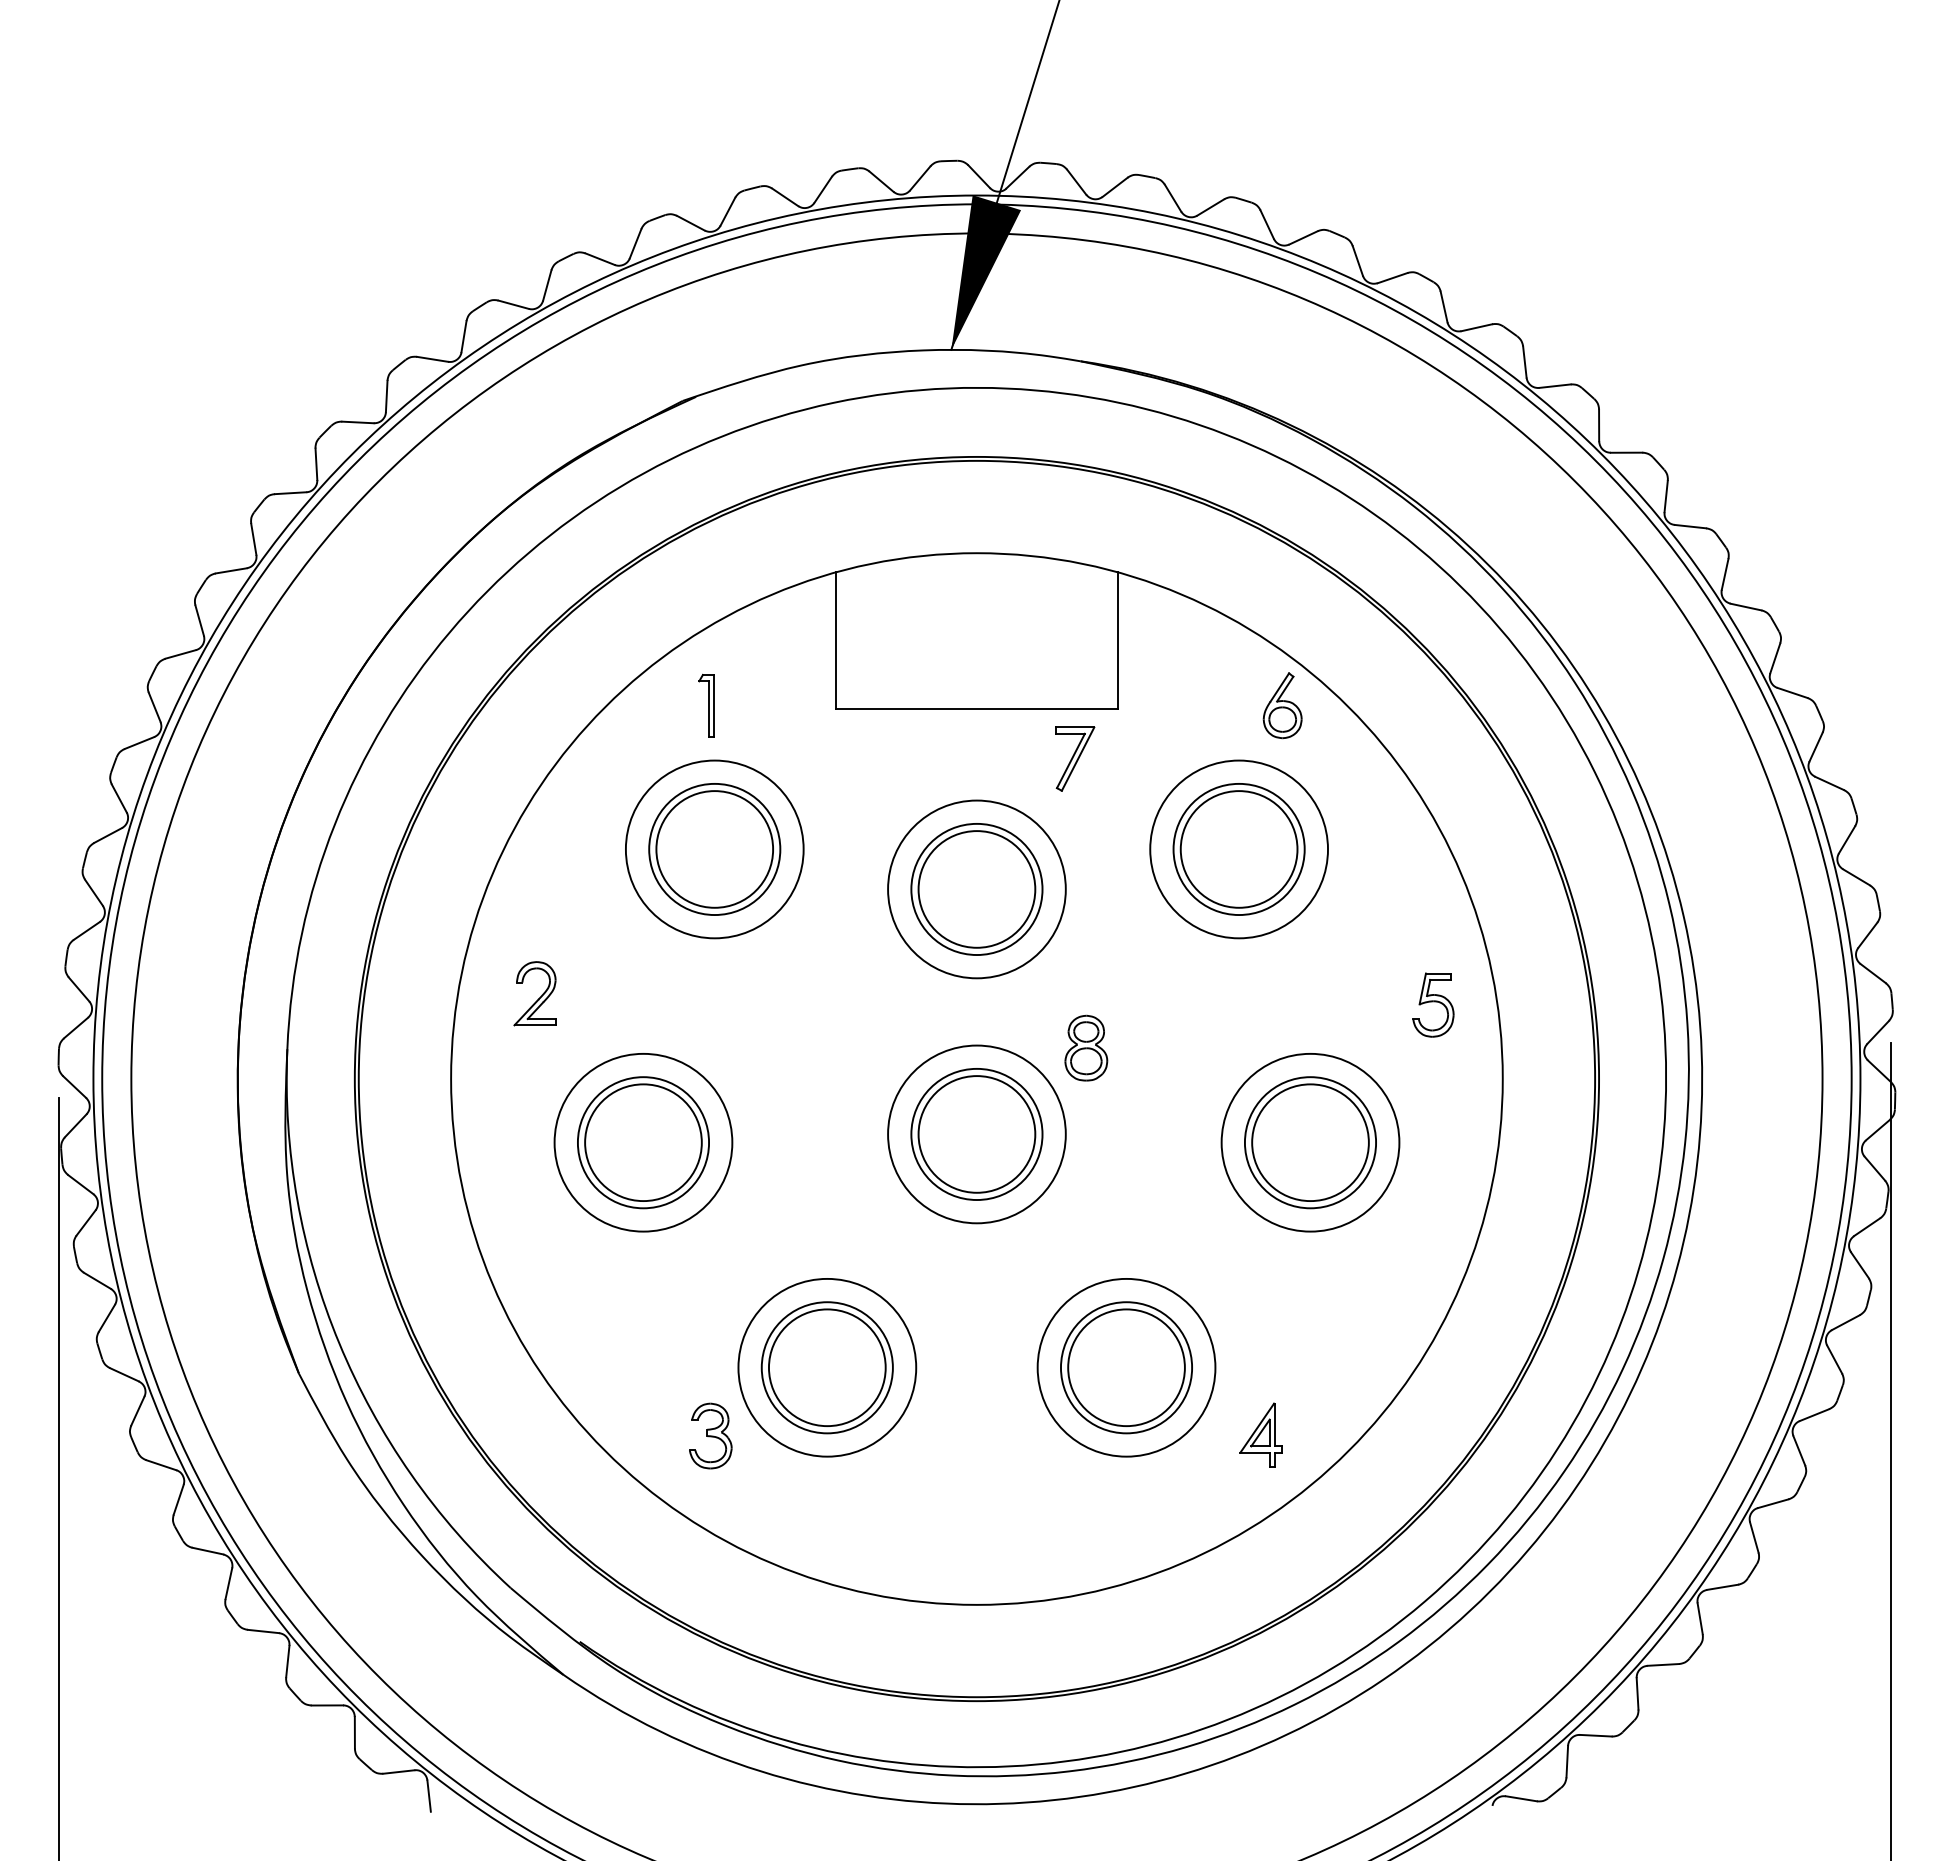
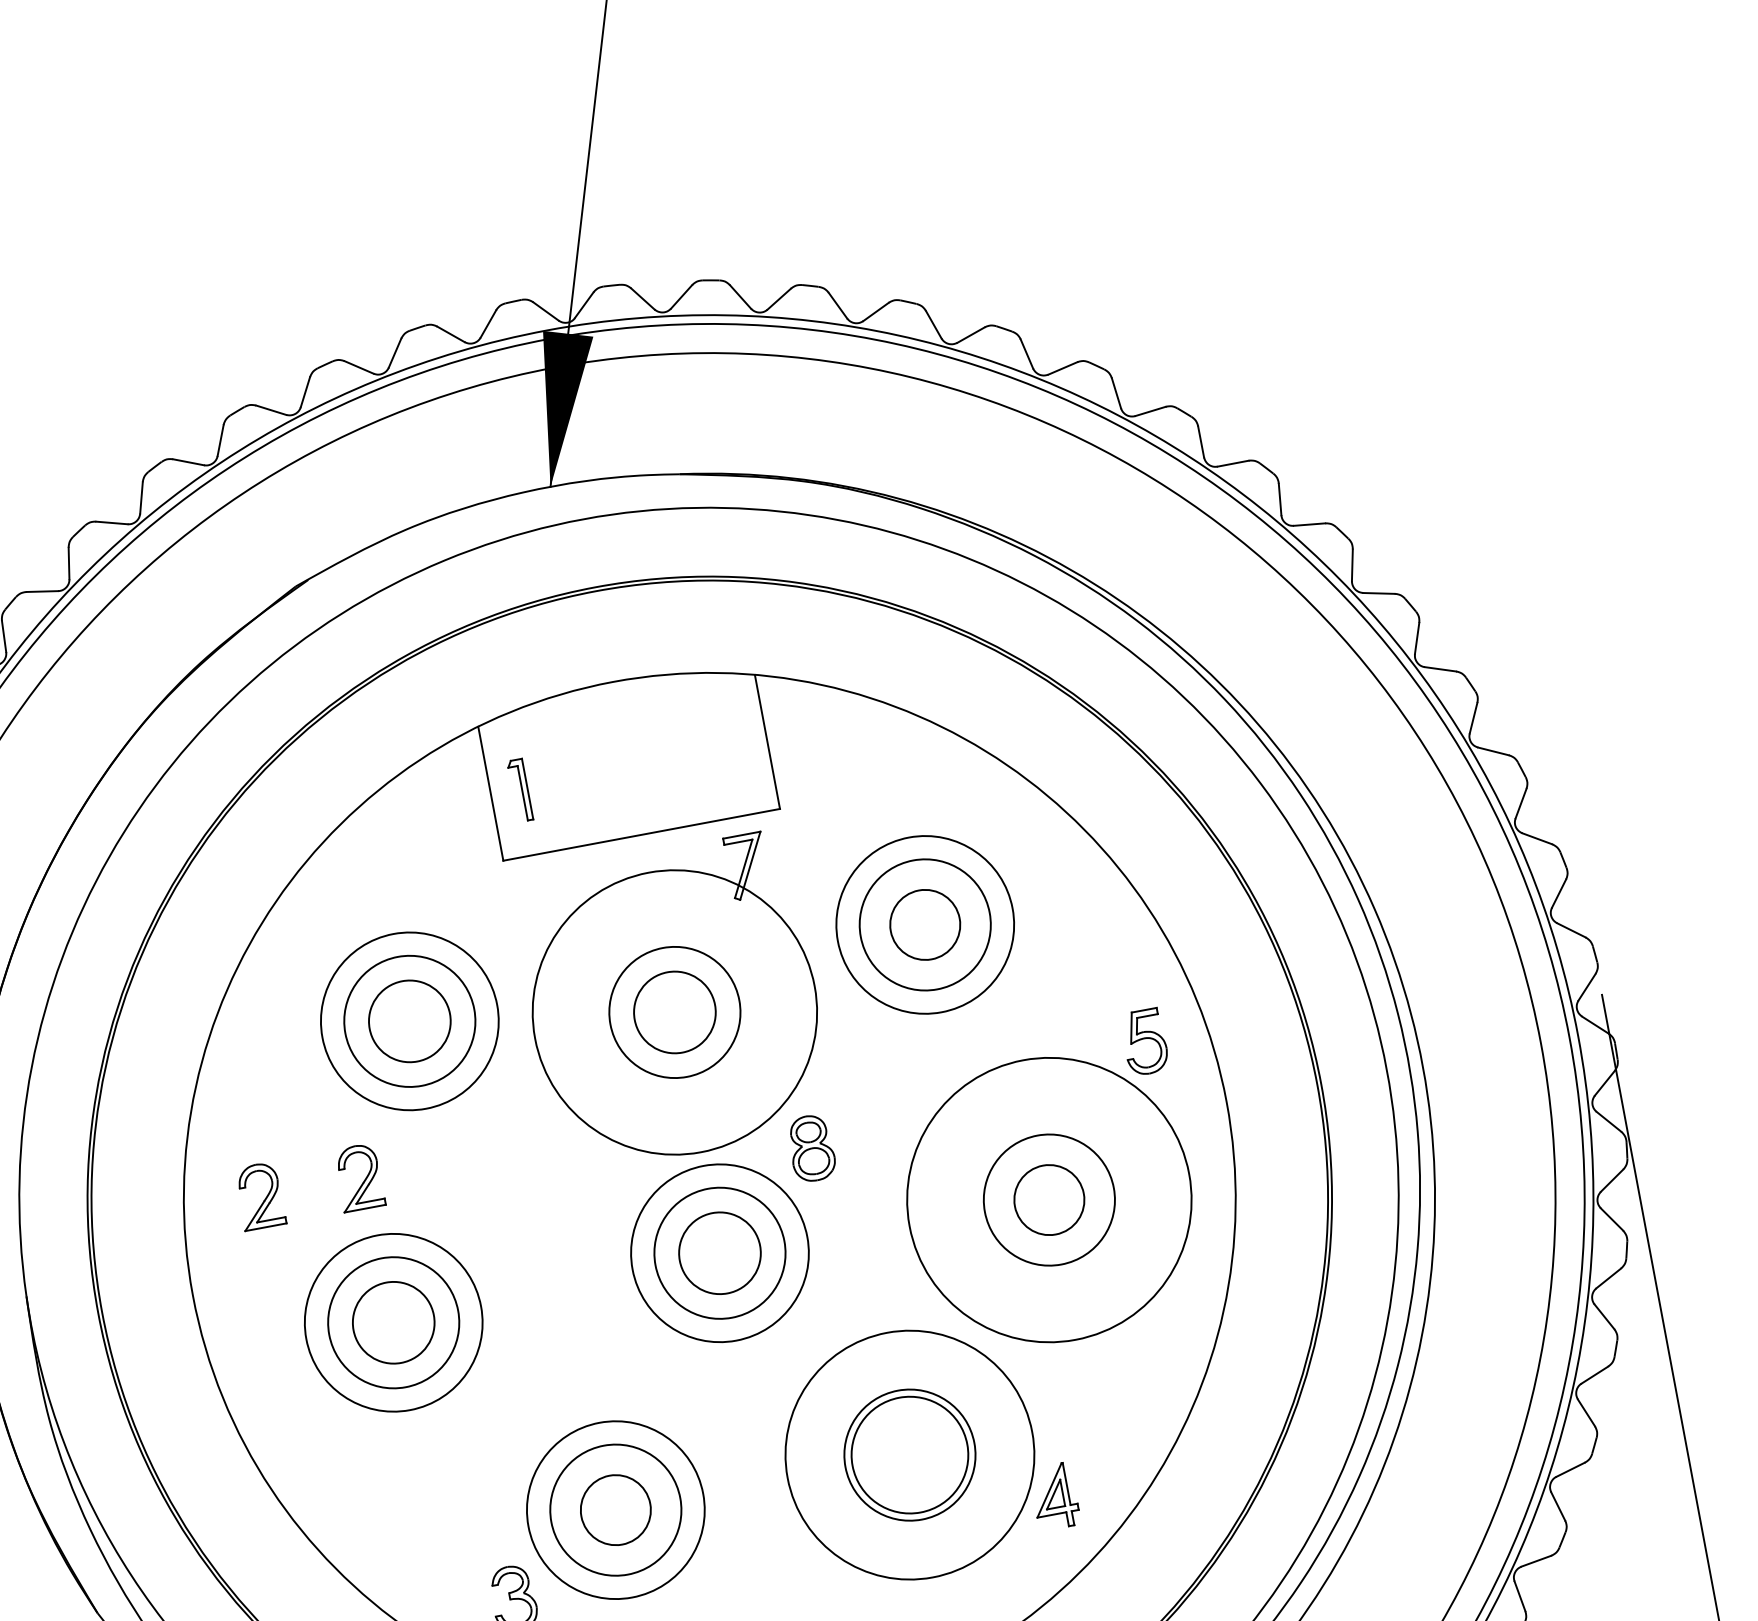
part: (706, 705) -> (519, 790), moved
part: (1282, 705) -> (941, 775), removed
circle: (714, 849) -> (409, 1021), size x0.7
circle: (1238, 849) -> (924, 925), size x0.6
circle: (976, 889) -> (674, 1012), size x0.7
circle: (976, 889) -> (674, 1012), size x1.6
part: (640, 997) -> (364, 1180), added
circle: (976, 1134) -> (719, 1253), size x0.7
circle: (643, 1142) -> (393, 1322), size x0.7
circle: (1310, 1142) -> (1049, 1199), size x0.6
circle: (1310, 1142) -> (1049, 1199), size x1.6
circle: (826, 1367) -> (614, 1510), size x0.6
circle: (1126, 1367) -> (909, 1454), size x1.4

